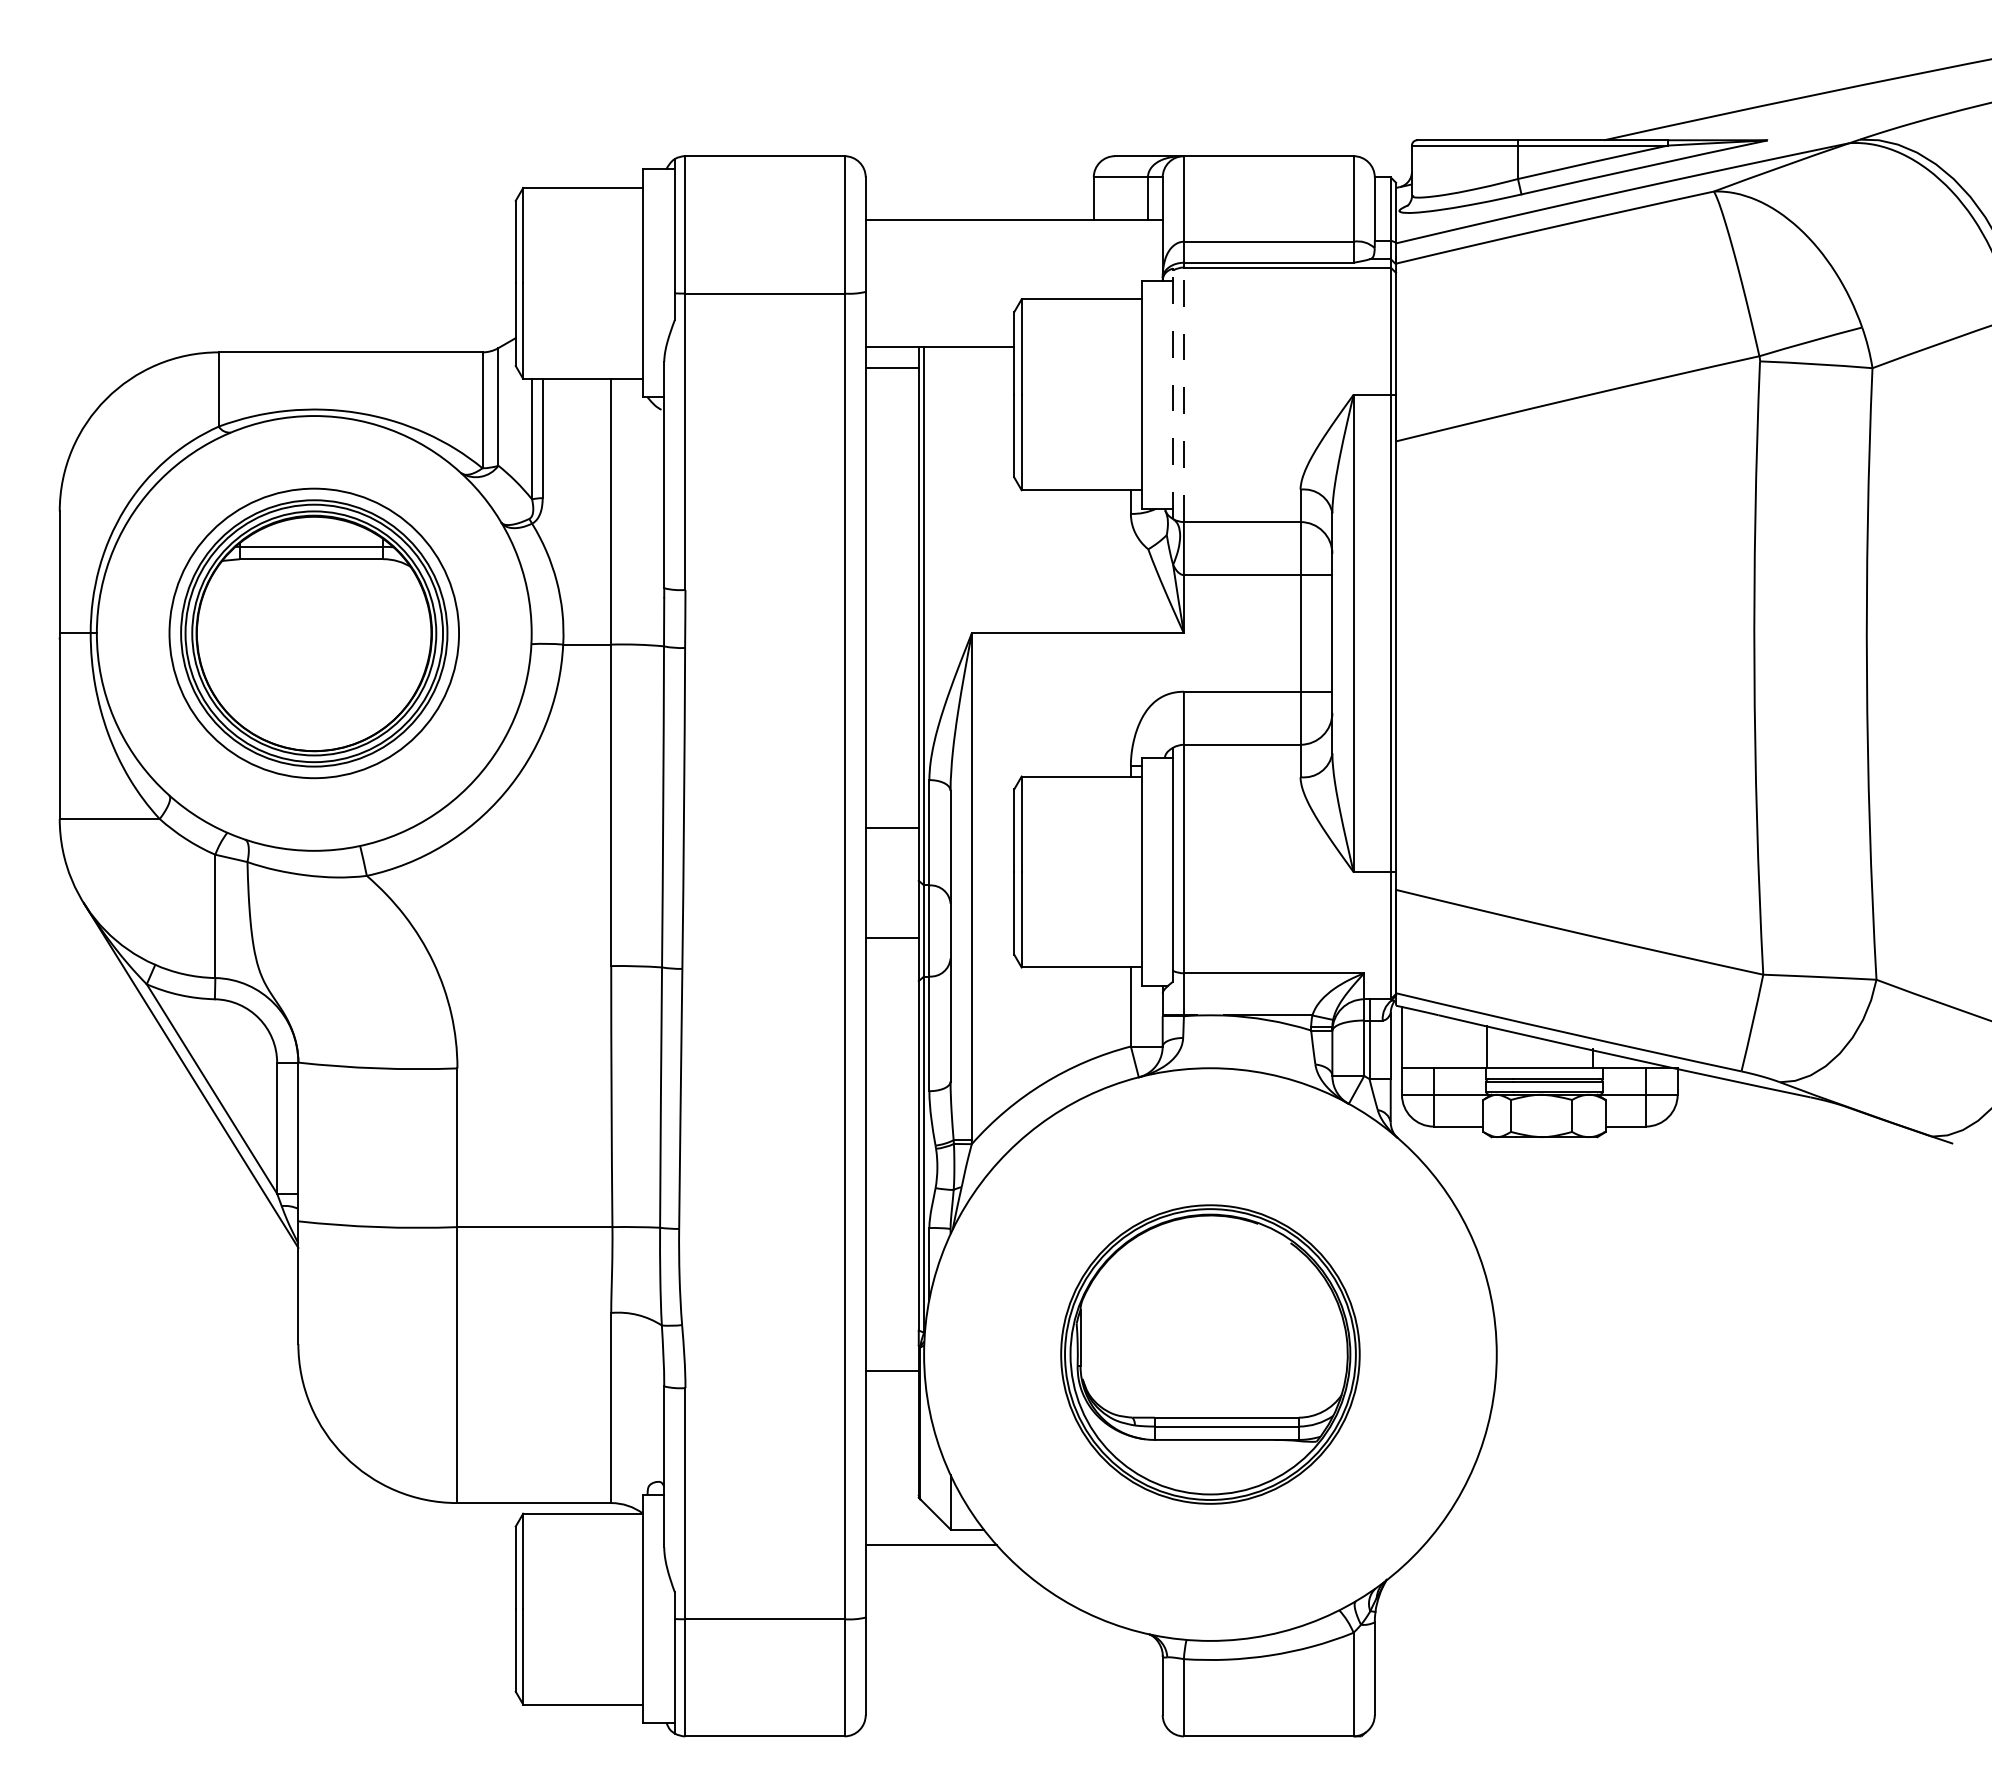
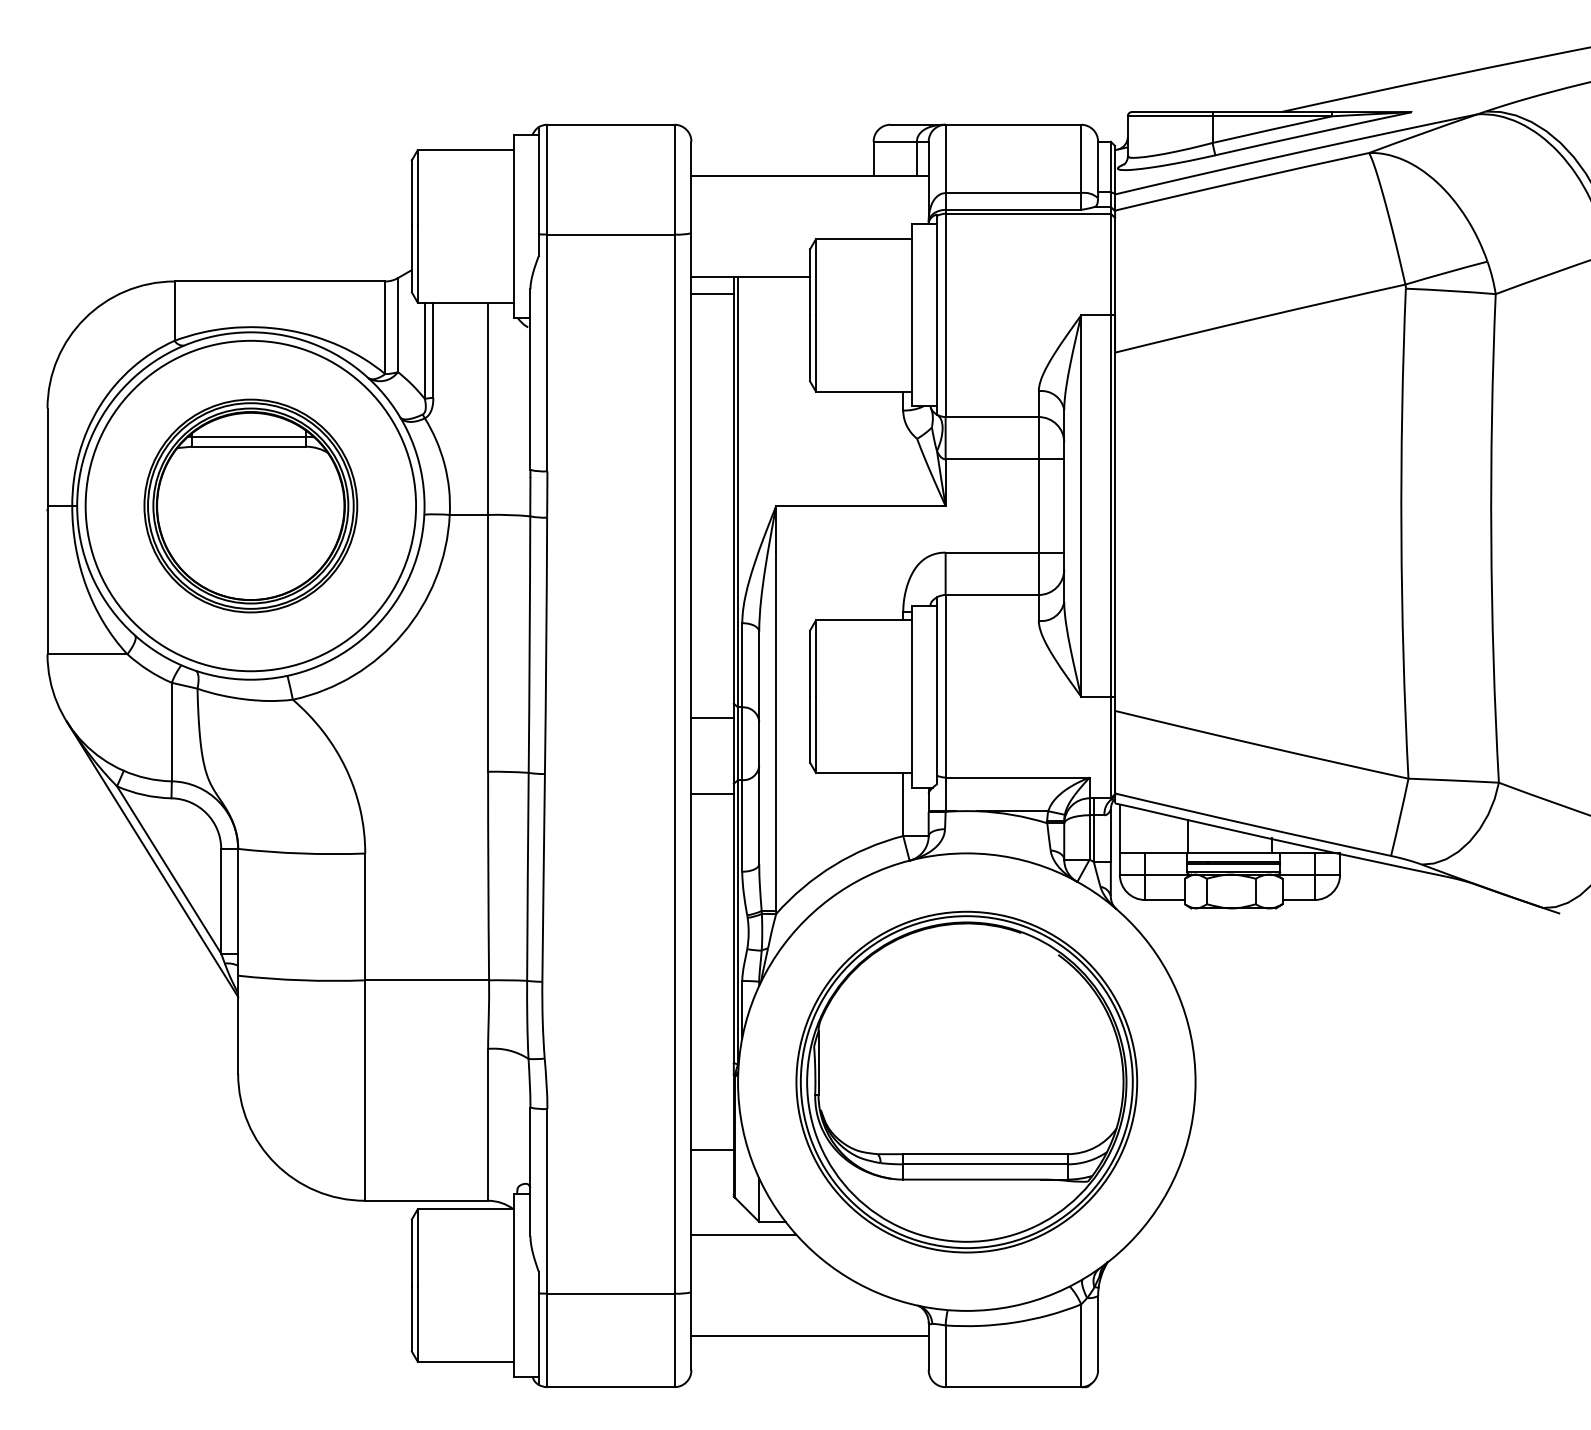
line: (1173, 394) -> (937, 315), dashed -> solid
line: (1183, 394) -> (945, 315), dashed -> solid
circle: (314, 633) -> (251, 506), size x1.43
line: (891, 827) -> (712, 717), moved
line: (891, 938) -> (712, 794), moved
part: (1210, 1354) -> (966, 1082), size x1.43
line: (891, 1371) -> (712, 1150), moved
line: (1013, 1672) -> (809, 1336), added

